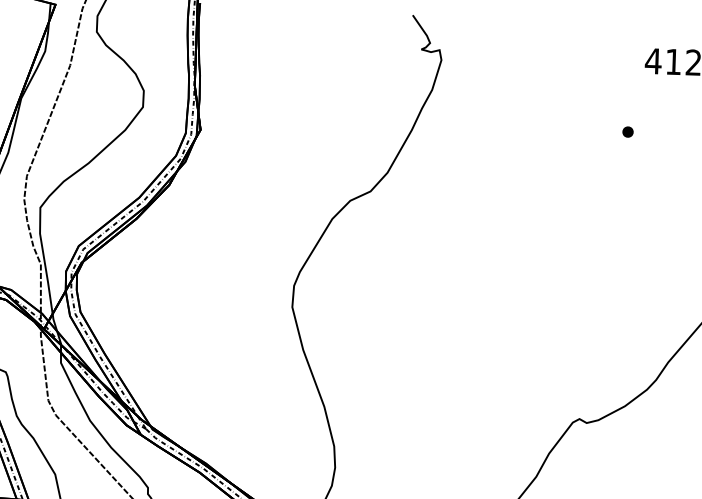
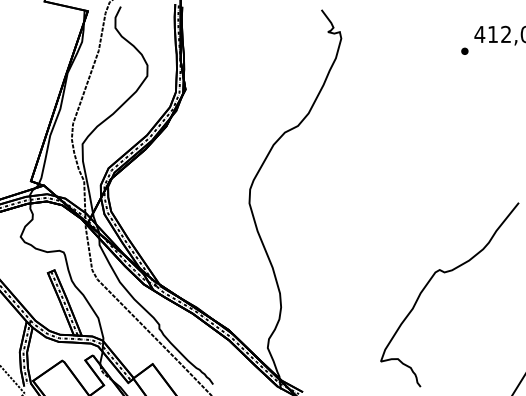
part: (627, 130) -> (464, 50), moved

